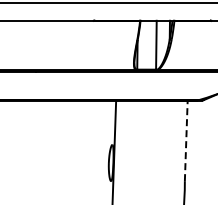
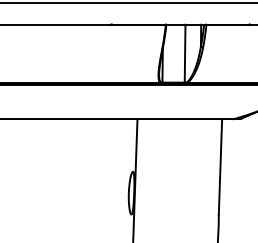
line: (186, 140) -> (220, 166), dashed -> solid

